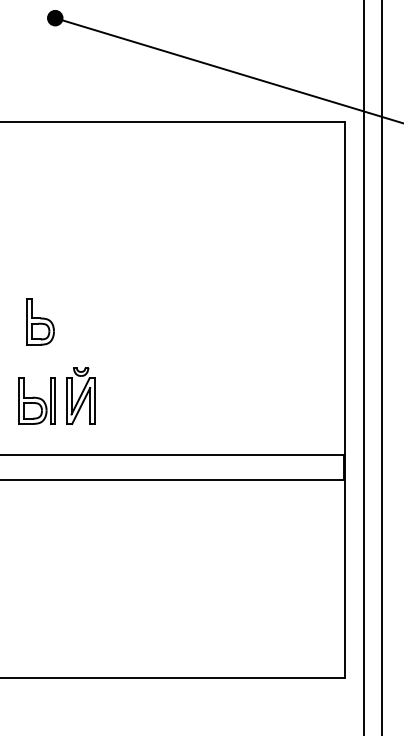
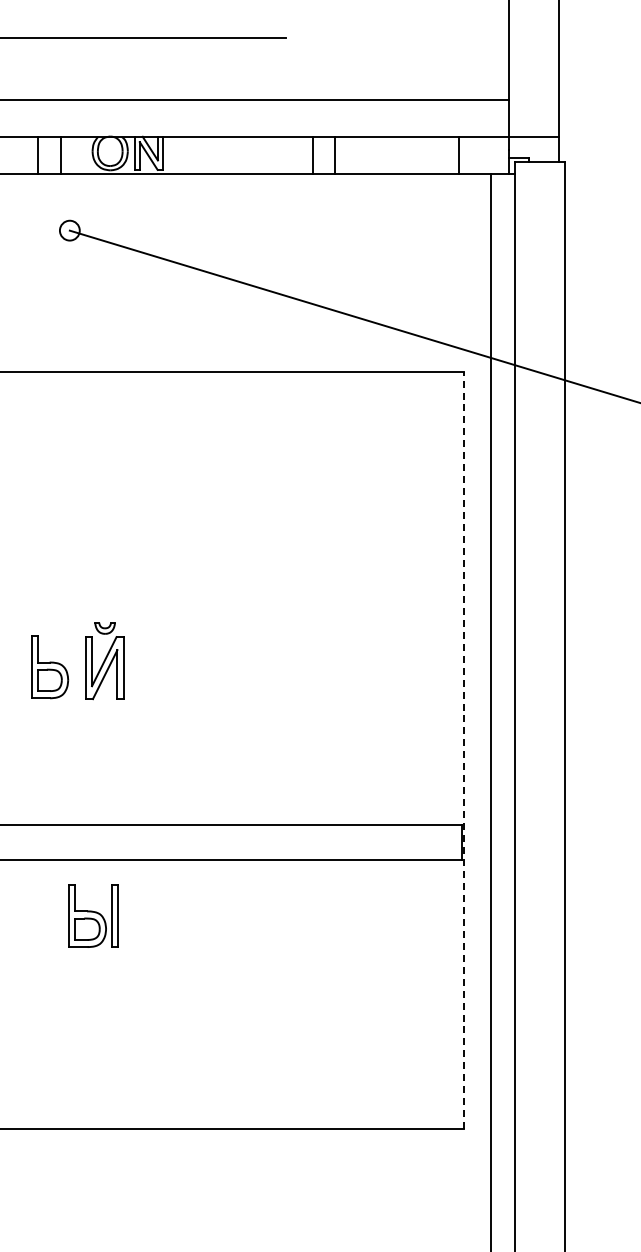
fill: (54, 18) -> (69, 230), removed
part: (41, 322) -> (50, 667), moved
part: (80, 396) -> (104, 661), moved
line: (345, 399) -> (464, 750), solid -> dashed
part: (37, 400) -> (93, 915), moved

